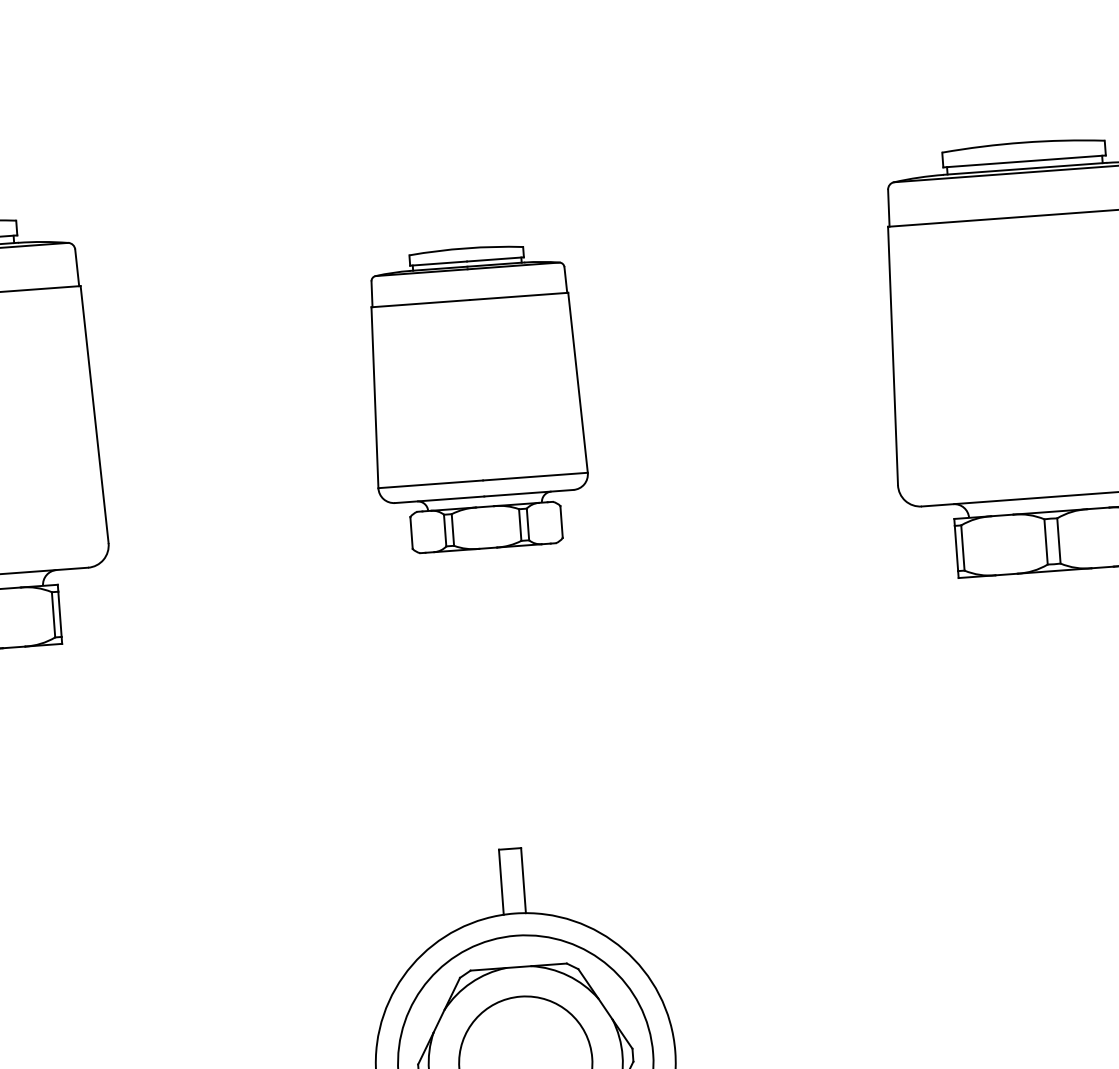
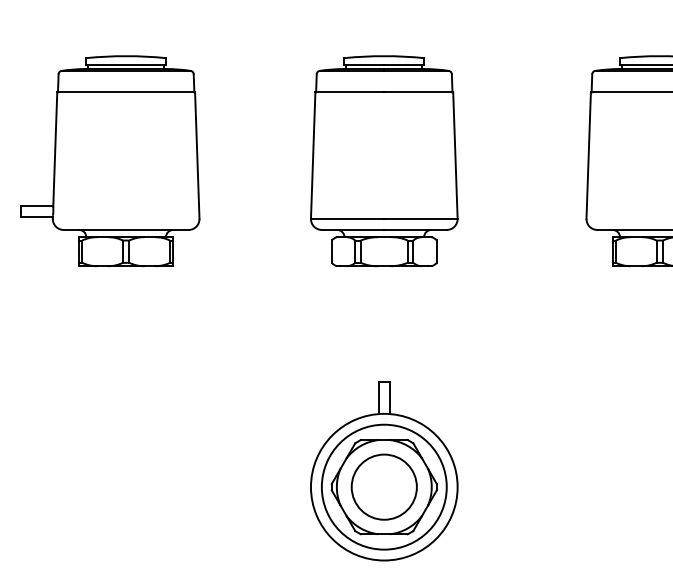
part: (477, 398) -> (384, 161), size x1.43

